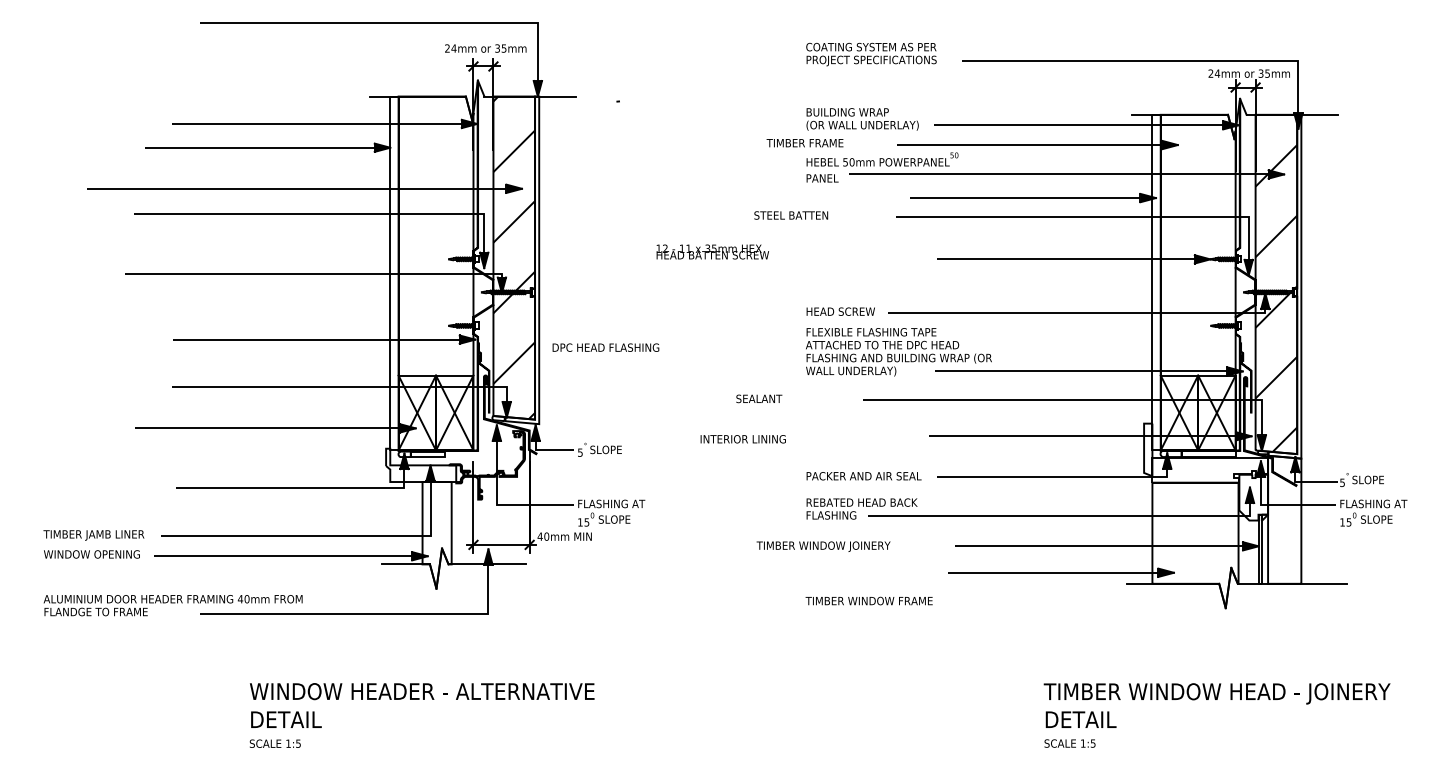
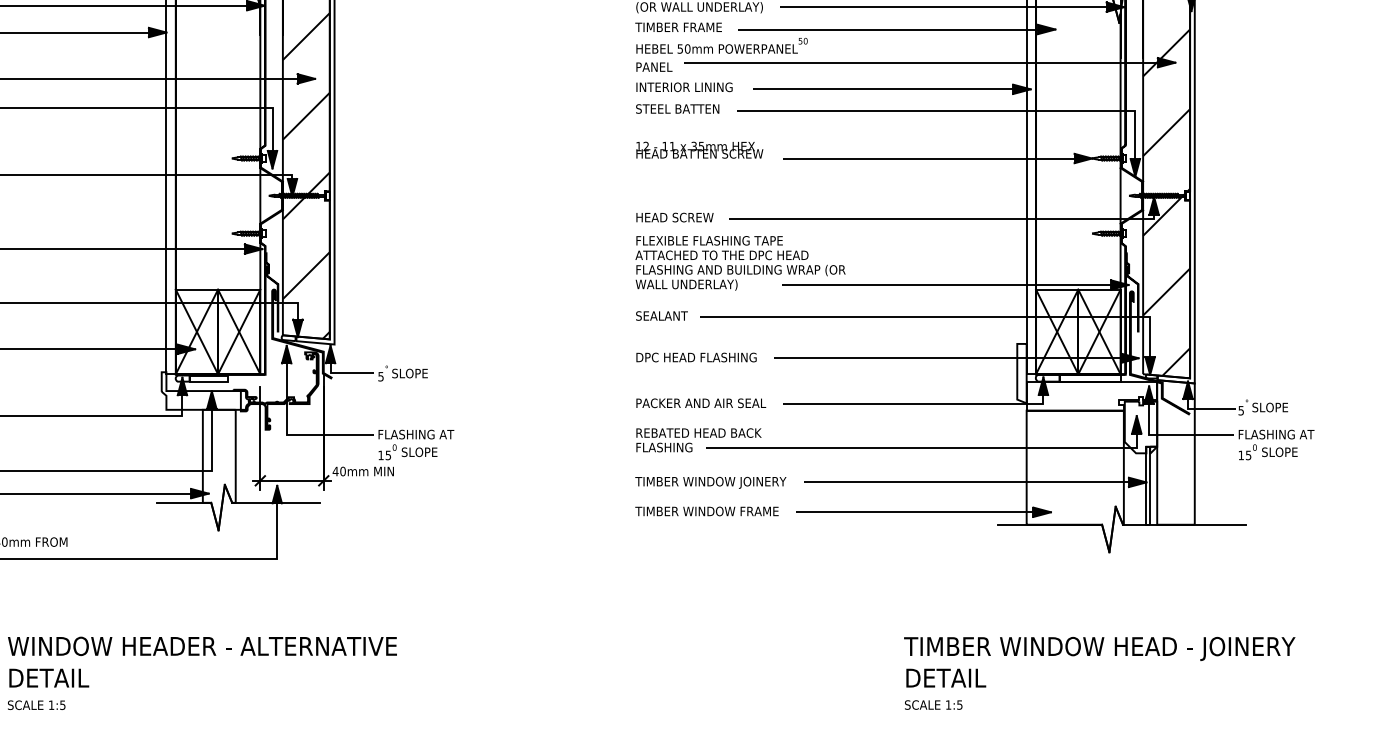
text: (804, 143) -> (677, 27), moved
text: (791, 215) -> (677, 109), moved
text: (712, 251) -> (699, 149), moved
text: (605, 347) -> (696, 357), moved
text: (759, 398) -> (662, 315), moved
text: (742, 439) -> (683, 87), moved
text: (823, 546) -> (710, 482), moved
text: (868, 600) -> (706, 510), moved

